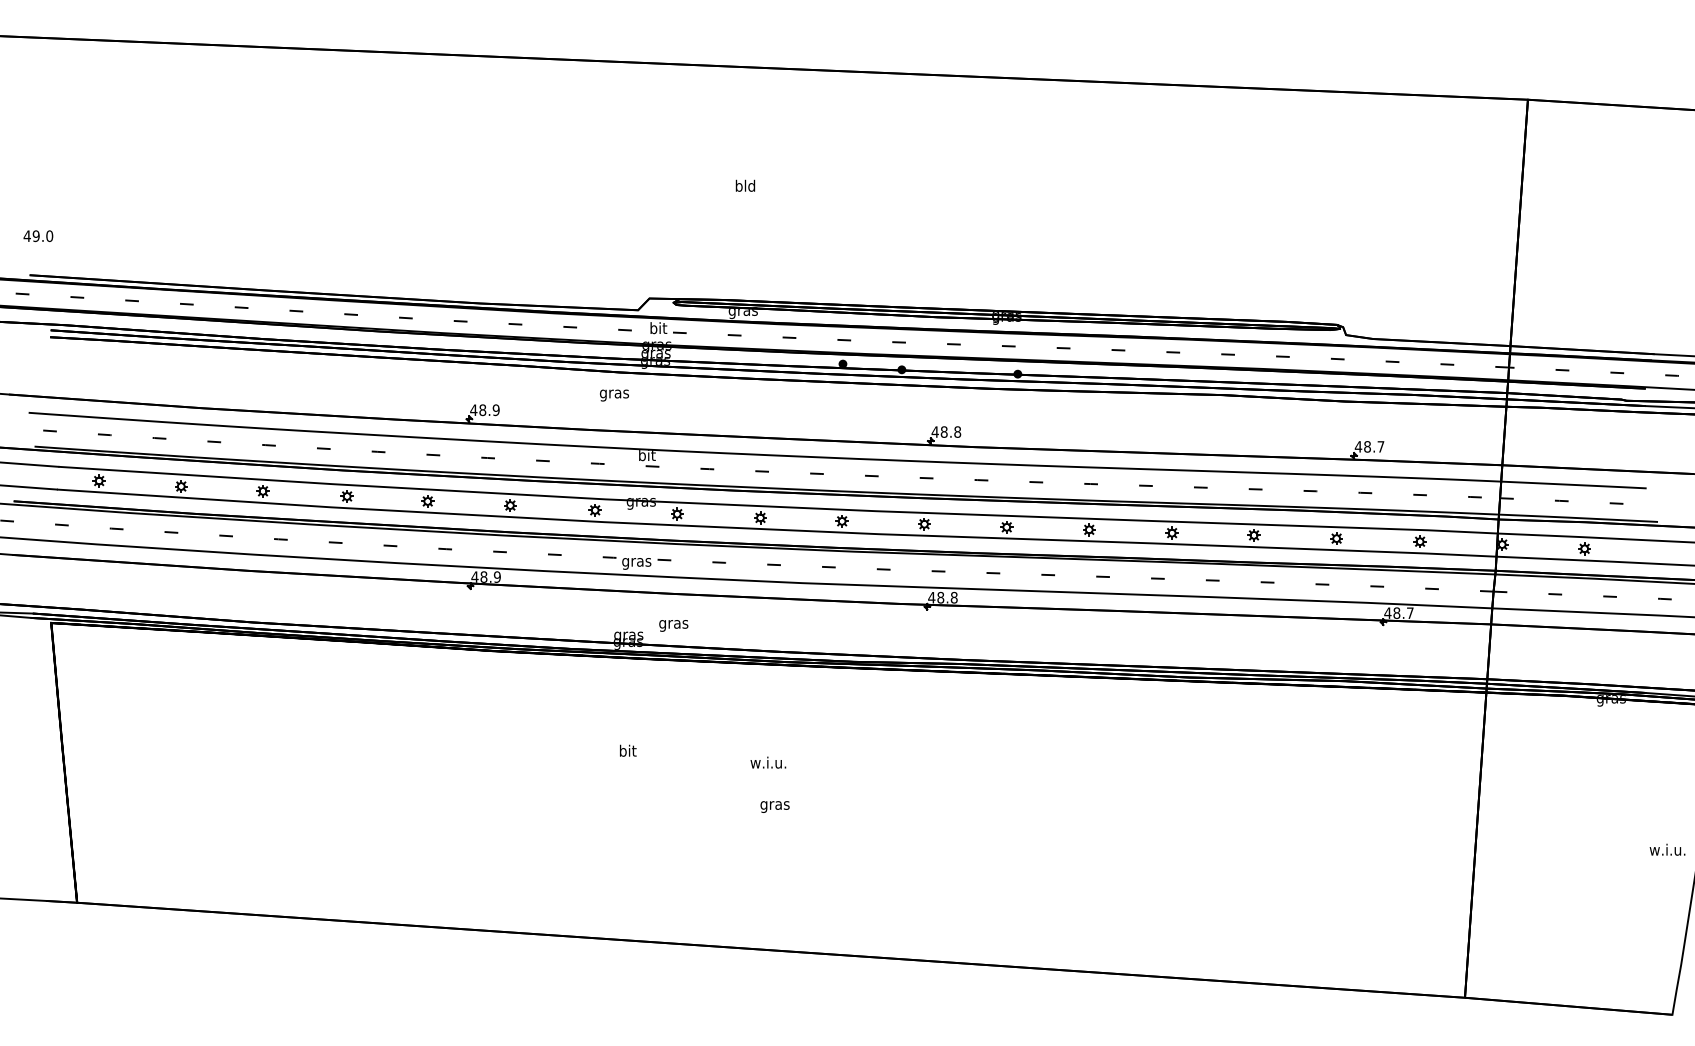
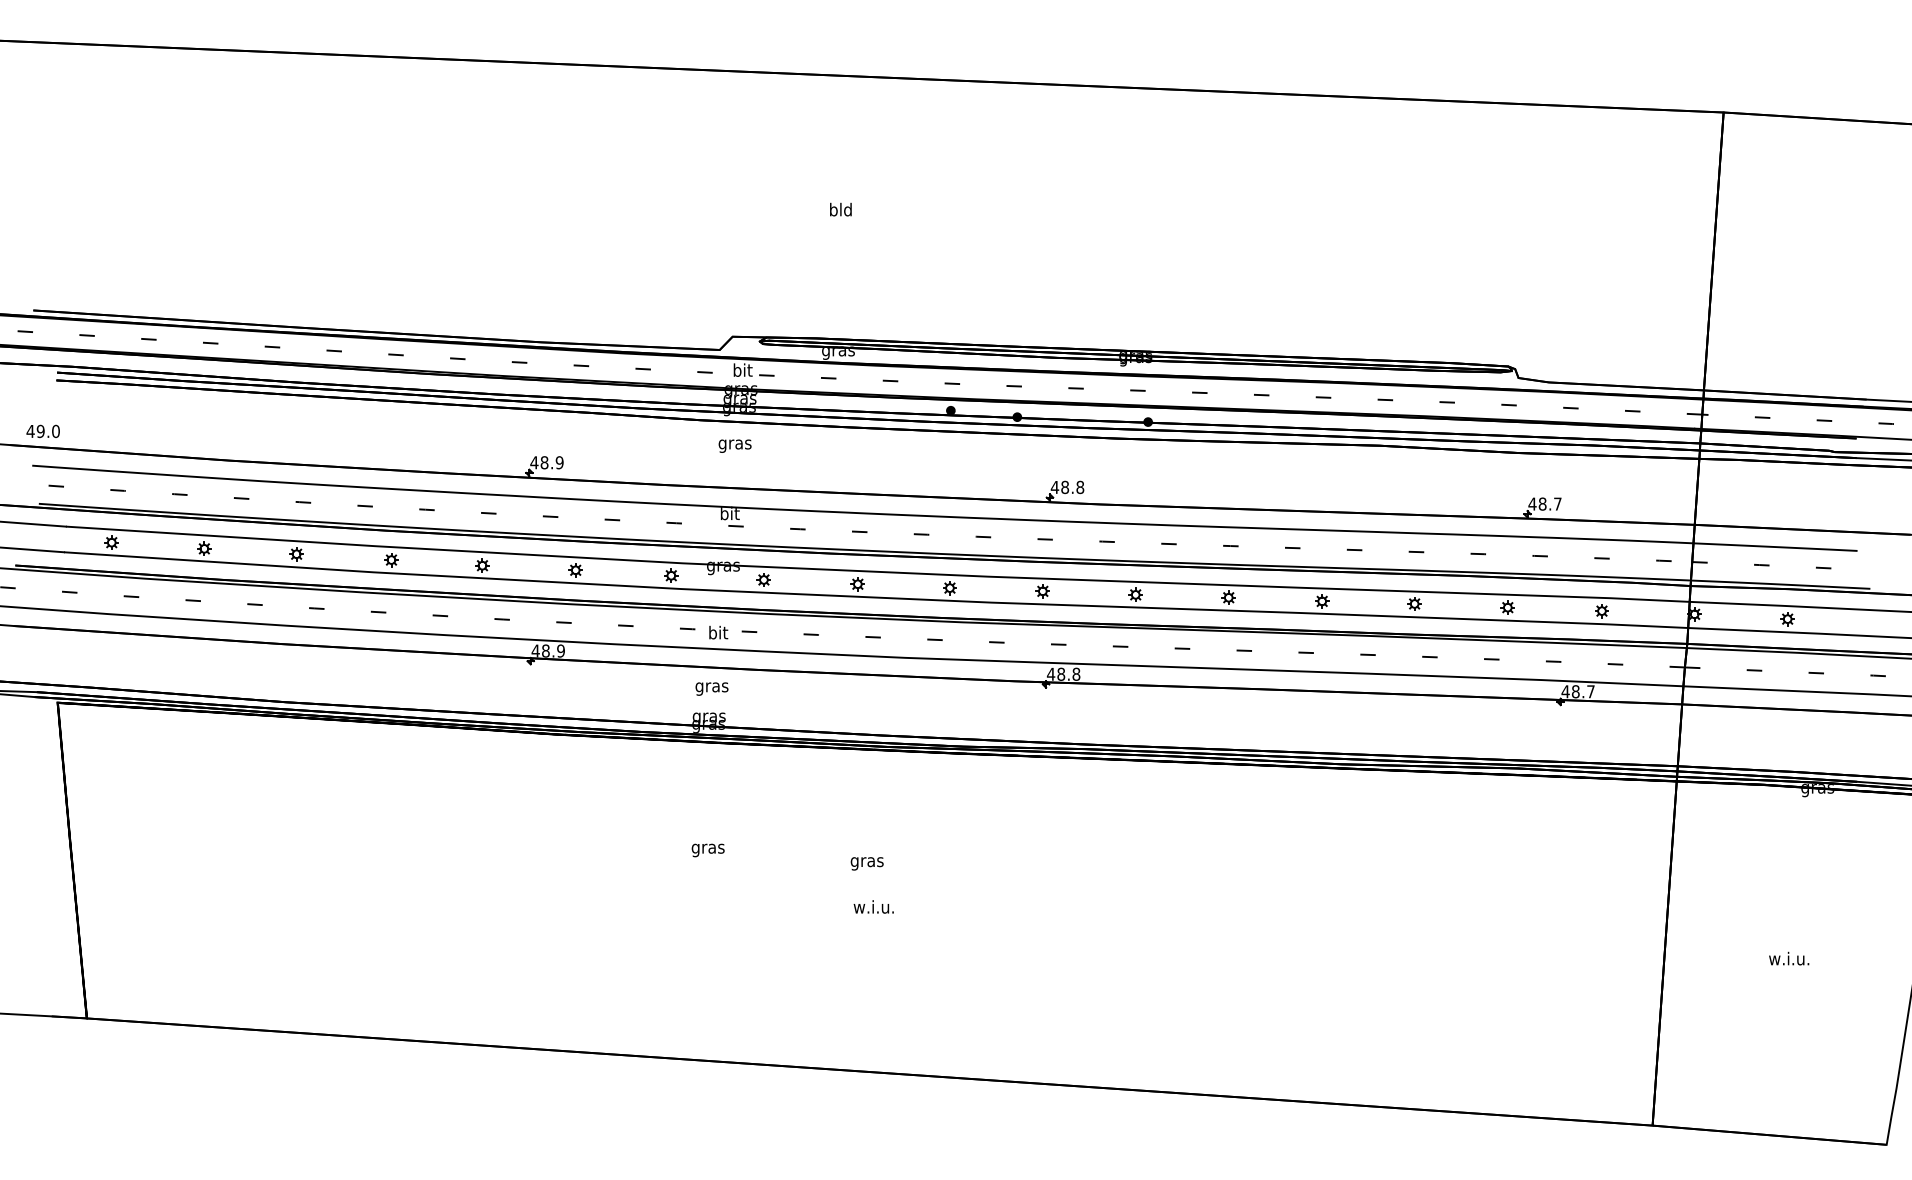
text: (37, 236) -> (42, 431), moved
text: (613, 394) -> (734, 445), moved
text: (636, 561) -> (717, 633), gras -> bit
text: (673, 625) -> (711, 688), moved
text: (627, 752) -> (707, 848), bit -> gras
text: (768, 763) -> (866, 861), w.i.u. -> gras
text: (774, 805) -> (873, 908), gras -> w.i.u.
text: (1667, 849) -> (1789, 958), moved

